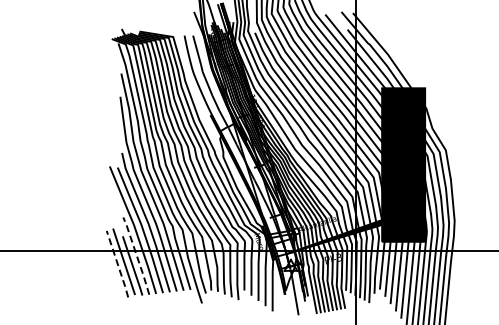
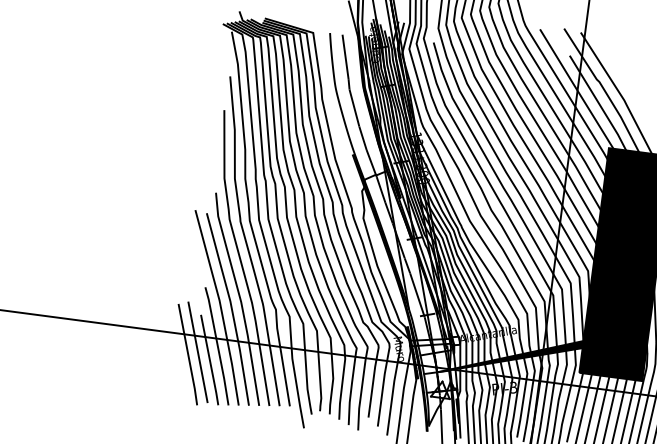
line: (136, 255) -> (217, 345), dashed -> solid
line: (118, 264) -> (189, 355), dashed -> solid

